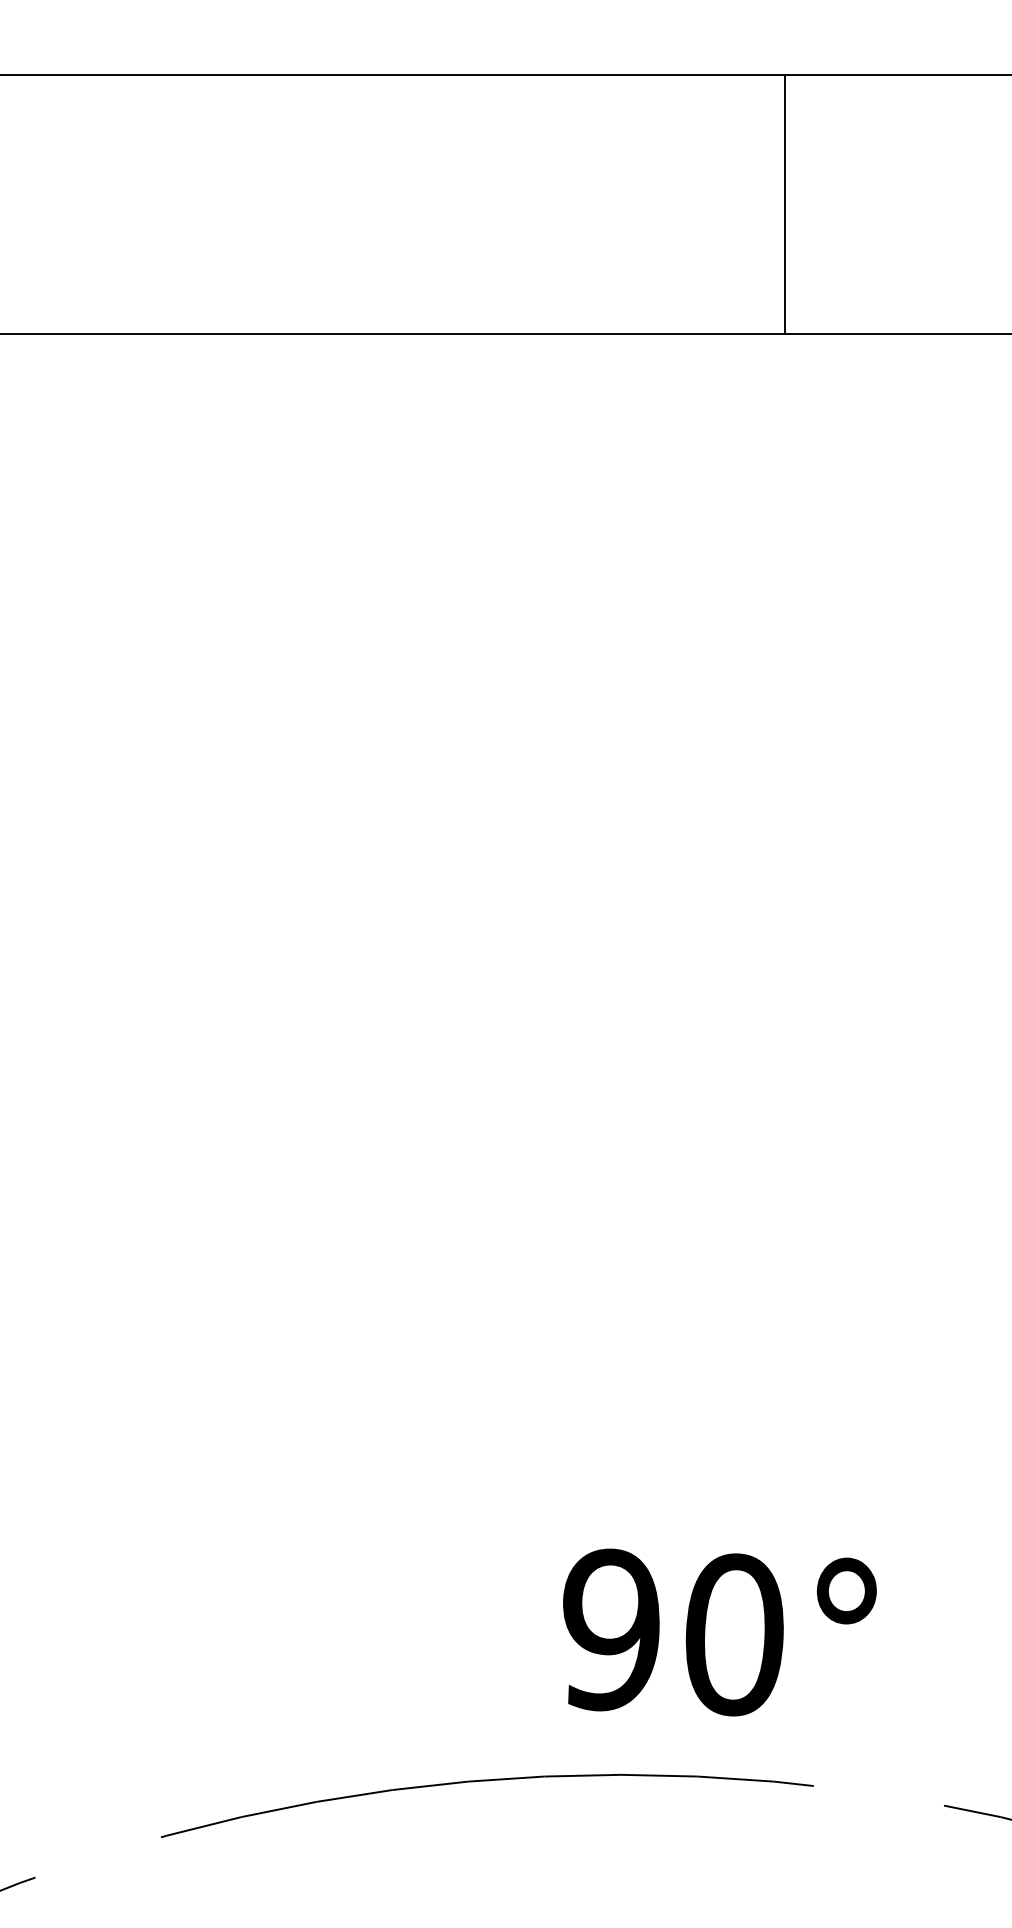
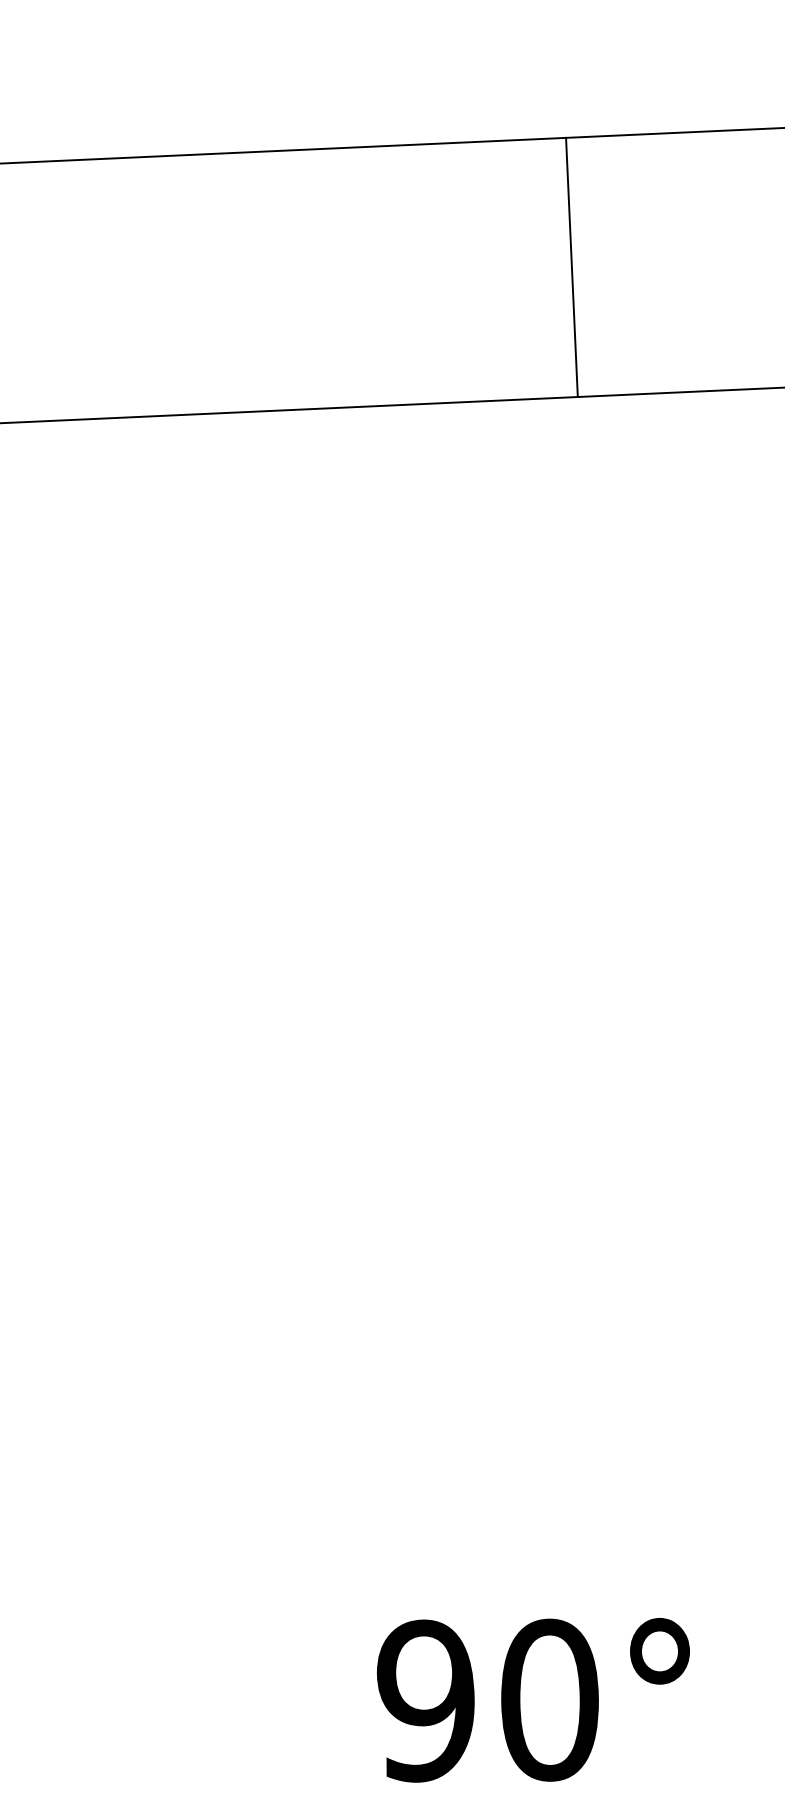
line: (784, 204) -> (571, 267), moved

